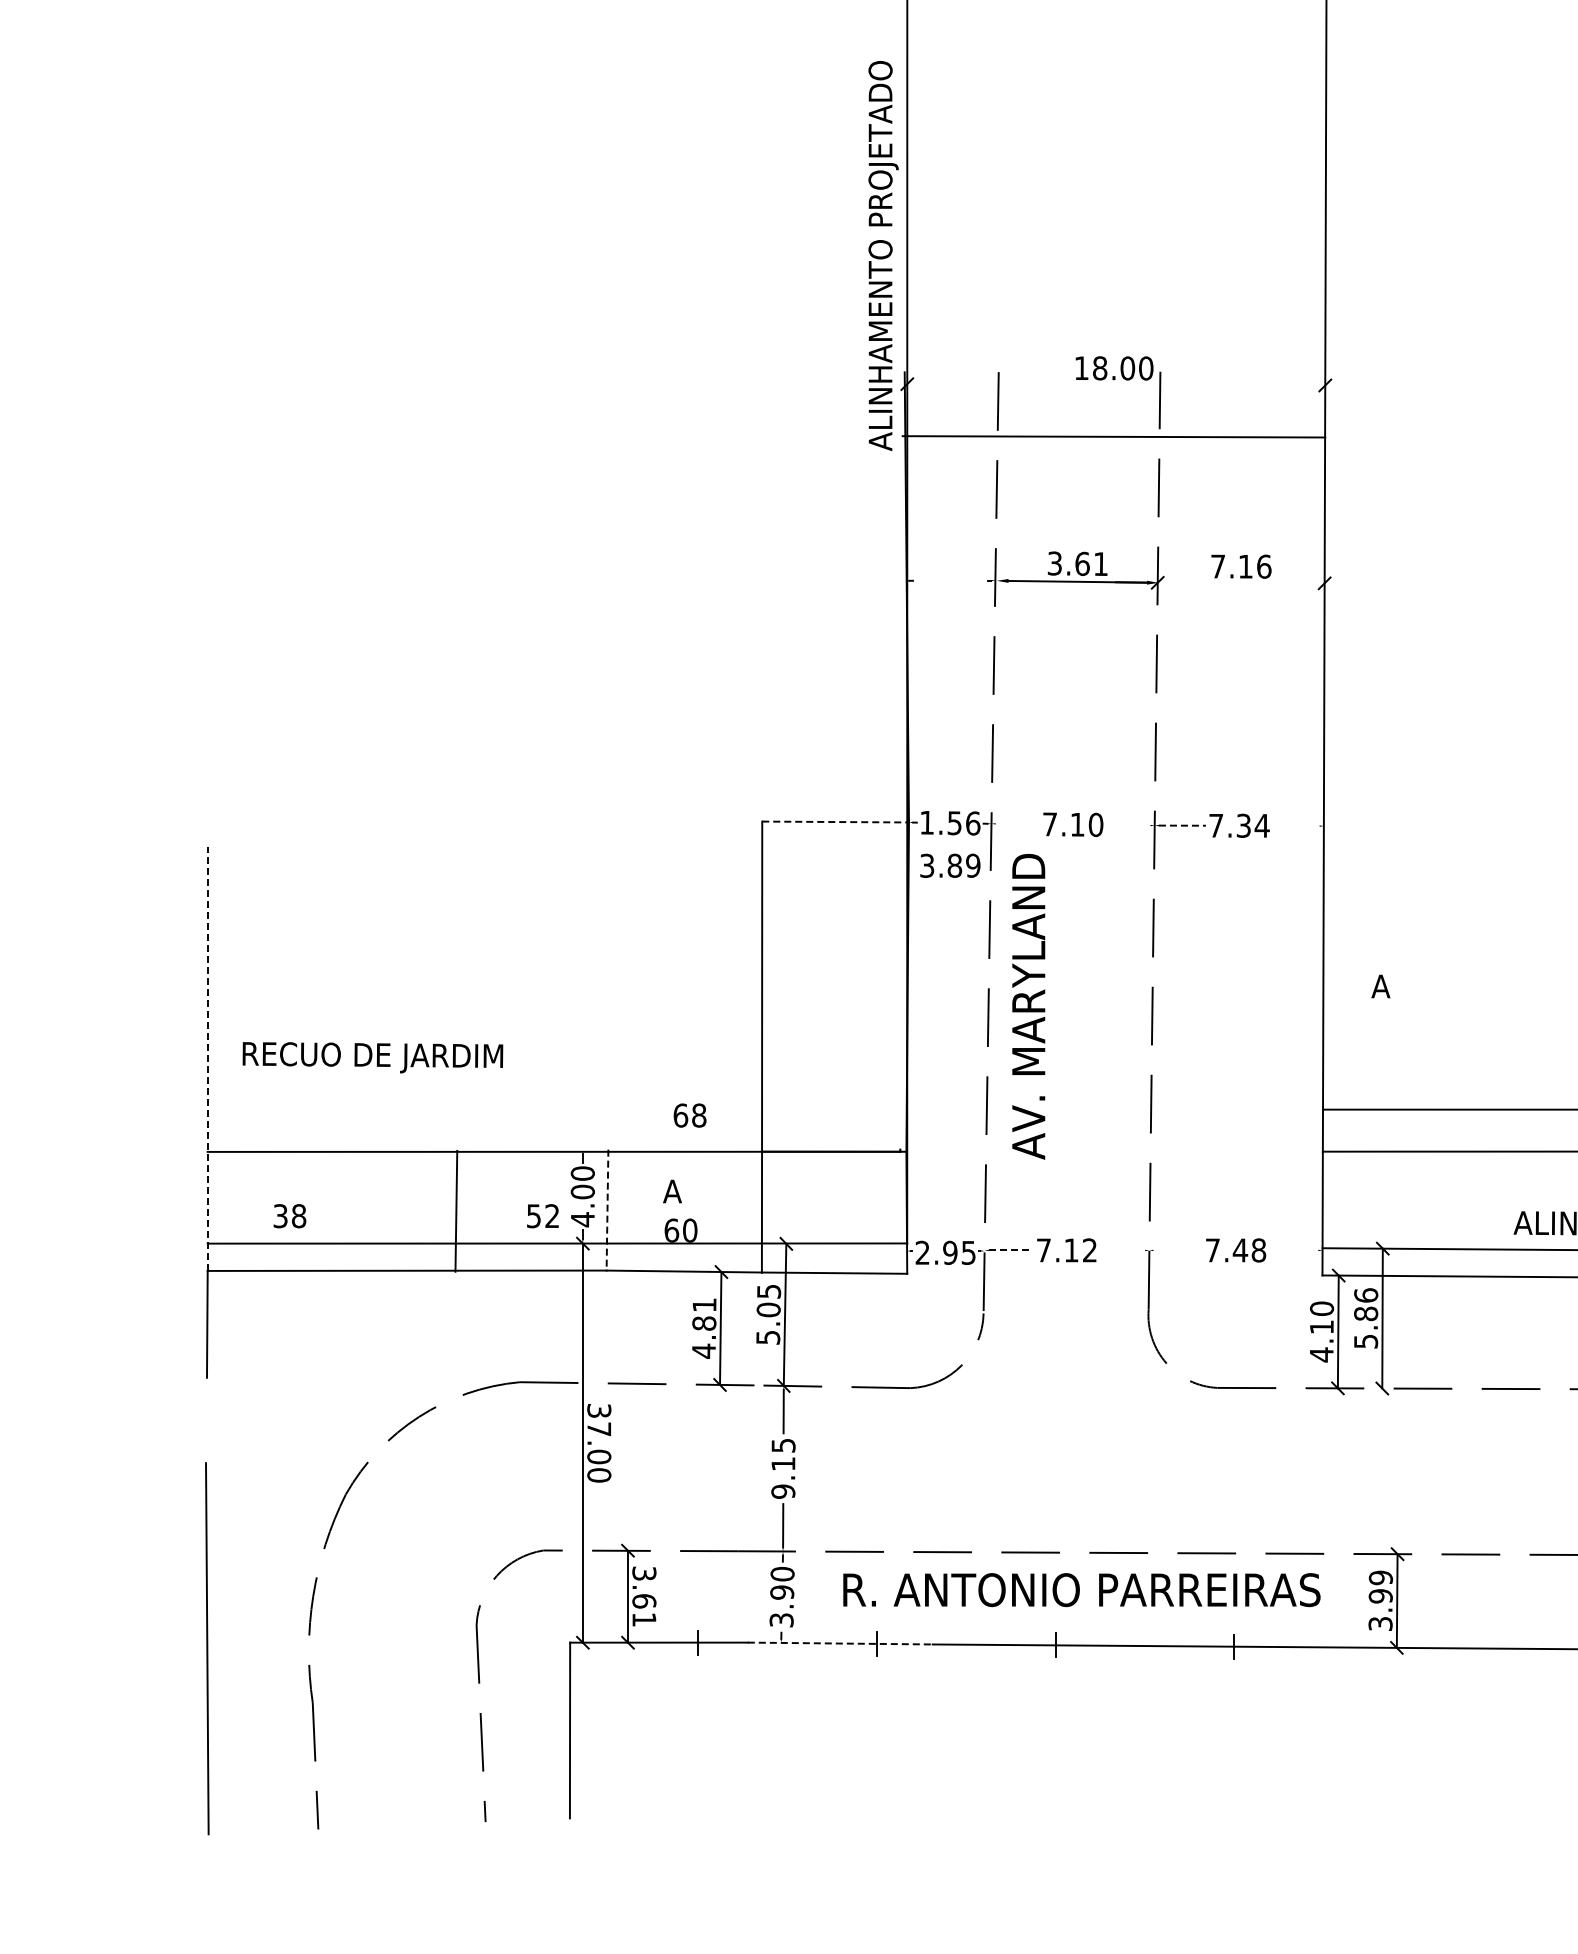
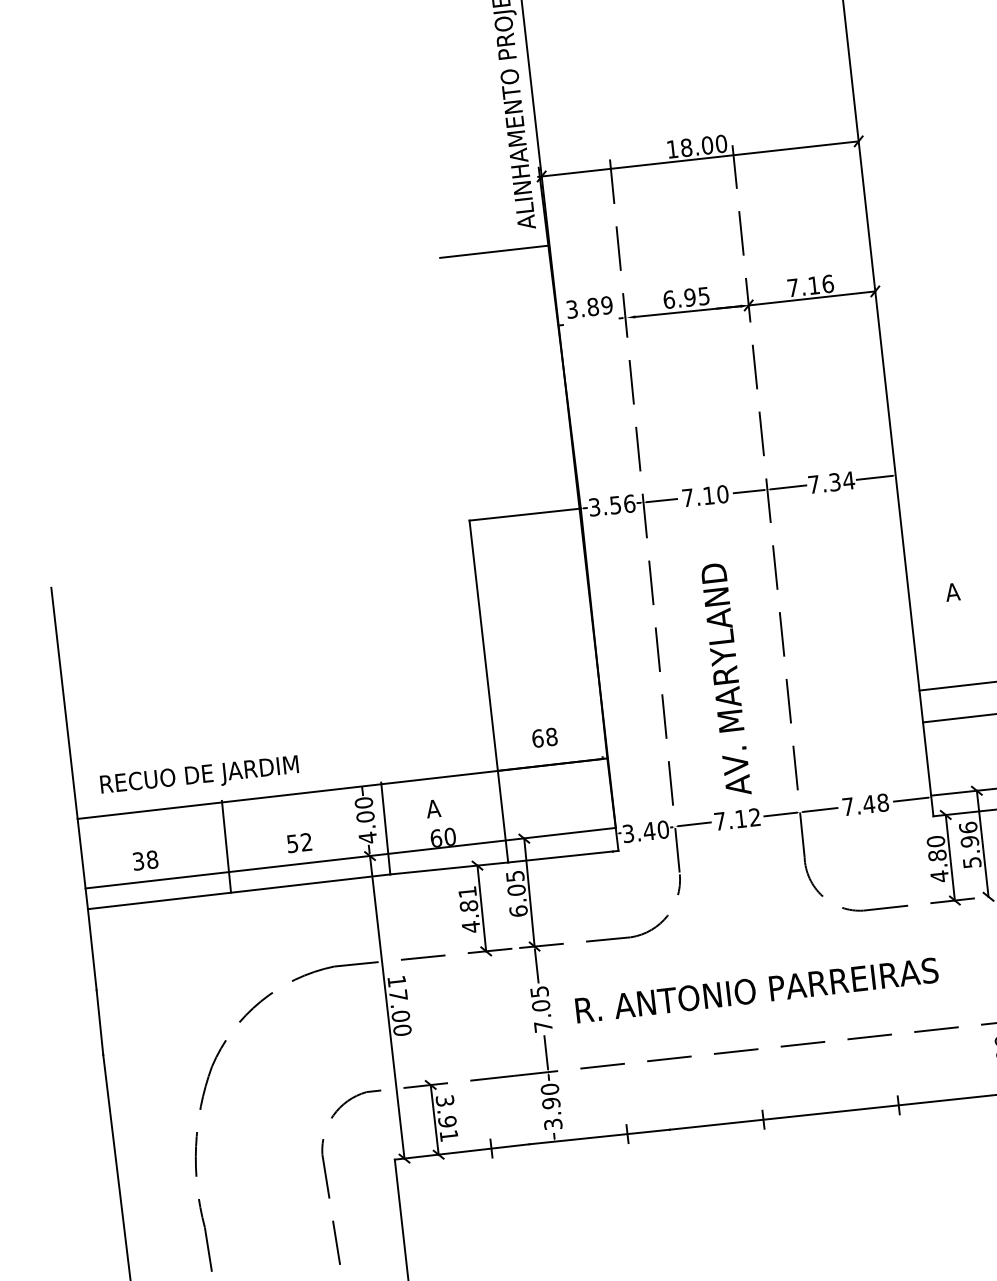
line: (1113, 436) -> (698, 158), moved
line: (833, 475) -> (493, 252), added
text: (1077, 563) -> (686, 297), 3.61 -> 6.95
line: (1240, 582) -> (811, 298), added
line: (836, 822) -> (525, 514), dashed -> solid
text: (926, 822) -> (594, 507), 1.56 -> 3.56
line: (1015, 823) -> (661, 500), added
line: (1130, 825) -> (749, 491), added
line: (1182, 825) -> (788, 487), dashed -> solid
line: (1295, 825) -> (874, 477), added
text: (950, 865) -> (589, 307), moved
text: (1028, 1006) -> (725, 679), moved
text: (372, 1057) -> (199, 776), moved
line: (207, 1058) -> (69, 748), dashed -> solid
text: (689, 1115) -> (544, 737), moved
line: (456, 1210) -> (226, 846), moved
line: (607, 1210) -> (385, 828), dashed -> solid
text: (542, 1216) -> (299, 843), moved
line: (1010, 1250) -> (694, 824), dashed -> solid
line: (1123, 1250) -> (780, 814), added
line: (1175, 1250) -> (819, 810), added
line: (1295, 1250) -> (910, 799), added
text: (945, 1252) -> (645, 831), 2.95 -> 3.40
text: (1366, 1313) -> (970, 841), 5.86 -> 5.96
text: (1321, 1327) -> (937, 855), 4.10 -> 4.80
text: (768, 1337) -> (518, 911), 5.05 -> 6.05
text: (599, 1410) -> (397, 981), 37.00 -> 17.00
line: (206, 1420) -> (99, 1022), added
text: (783, 1477) -> (542, 1016), 9.15 -> 7.05
text: (1081, 1590) -> (756, 990), moved
text: (644, 1601) -> (447, 1122), 3.61 -> 3.91
line: (840, 1643) -> (599, 1136), dashed -> solid

